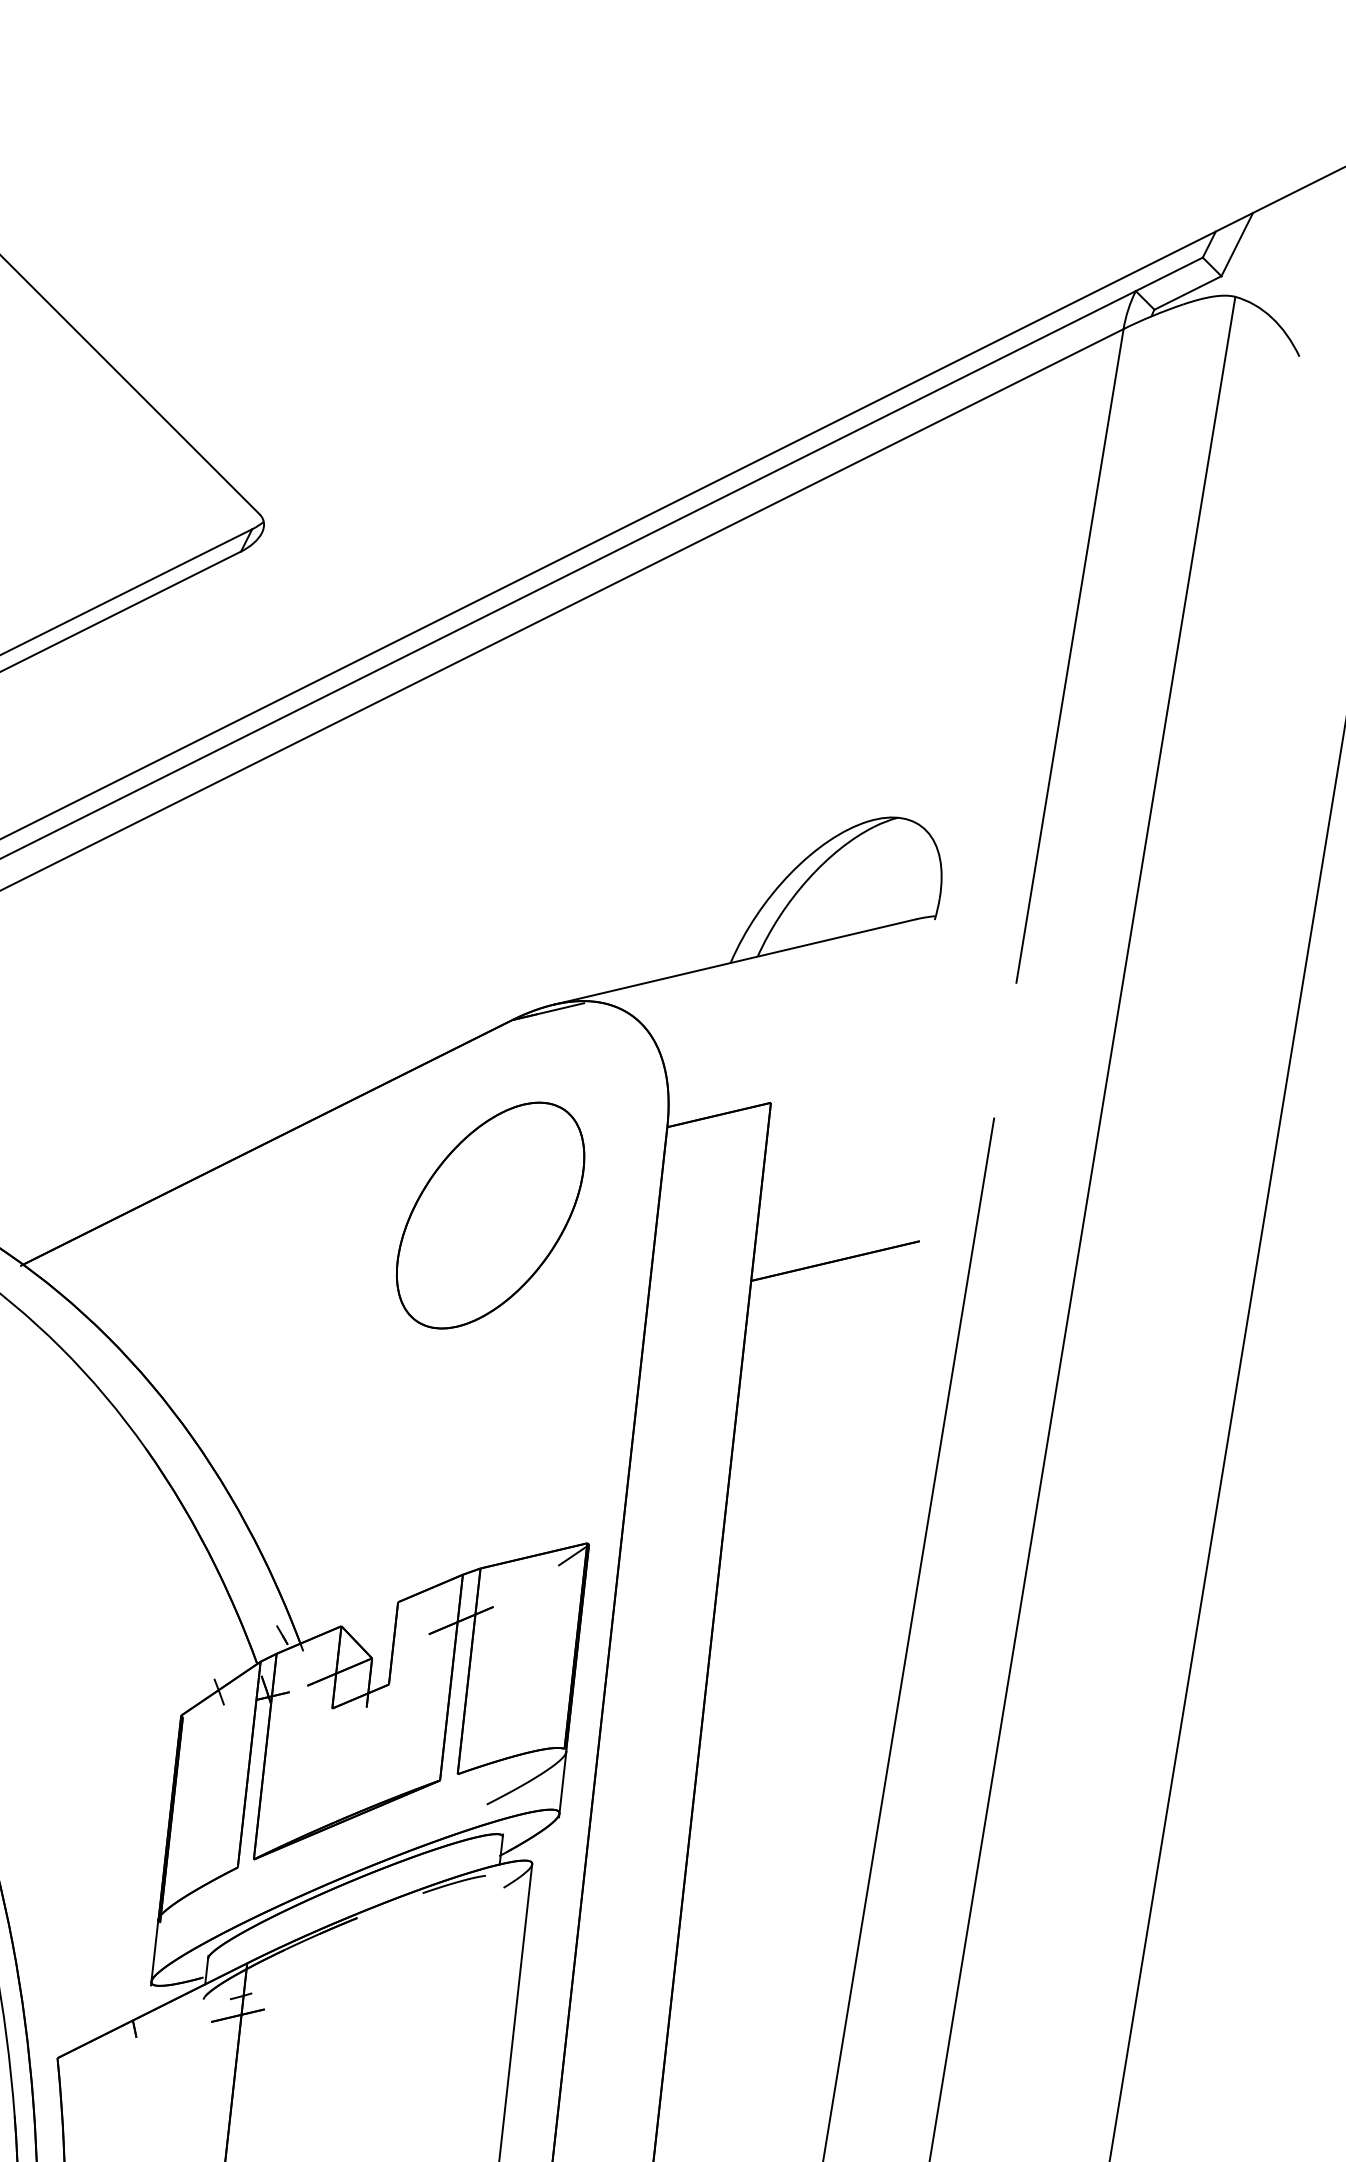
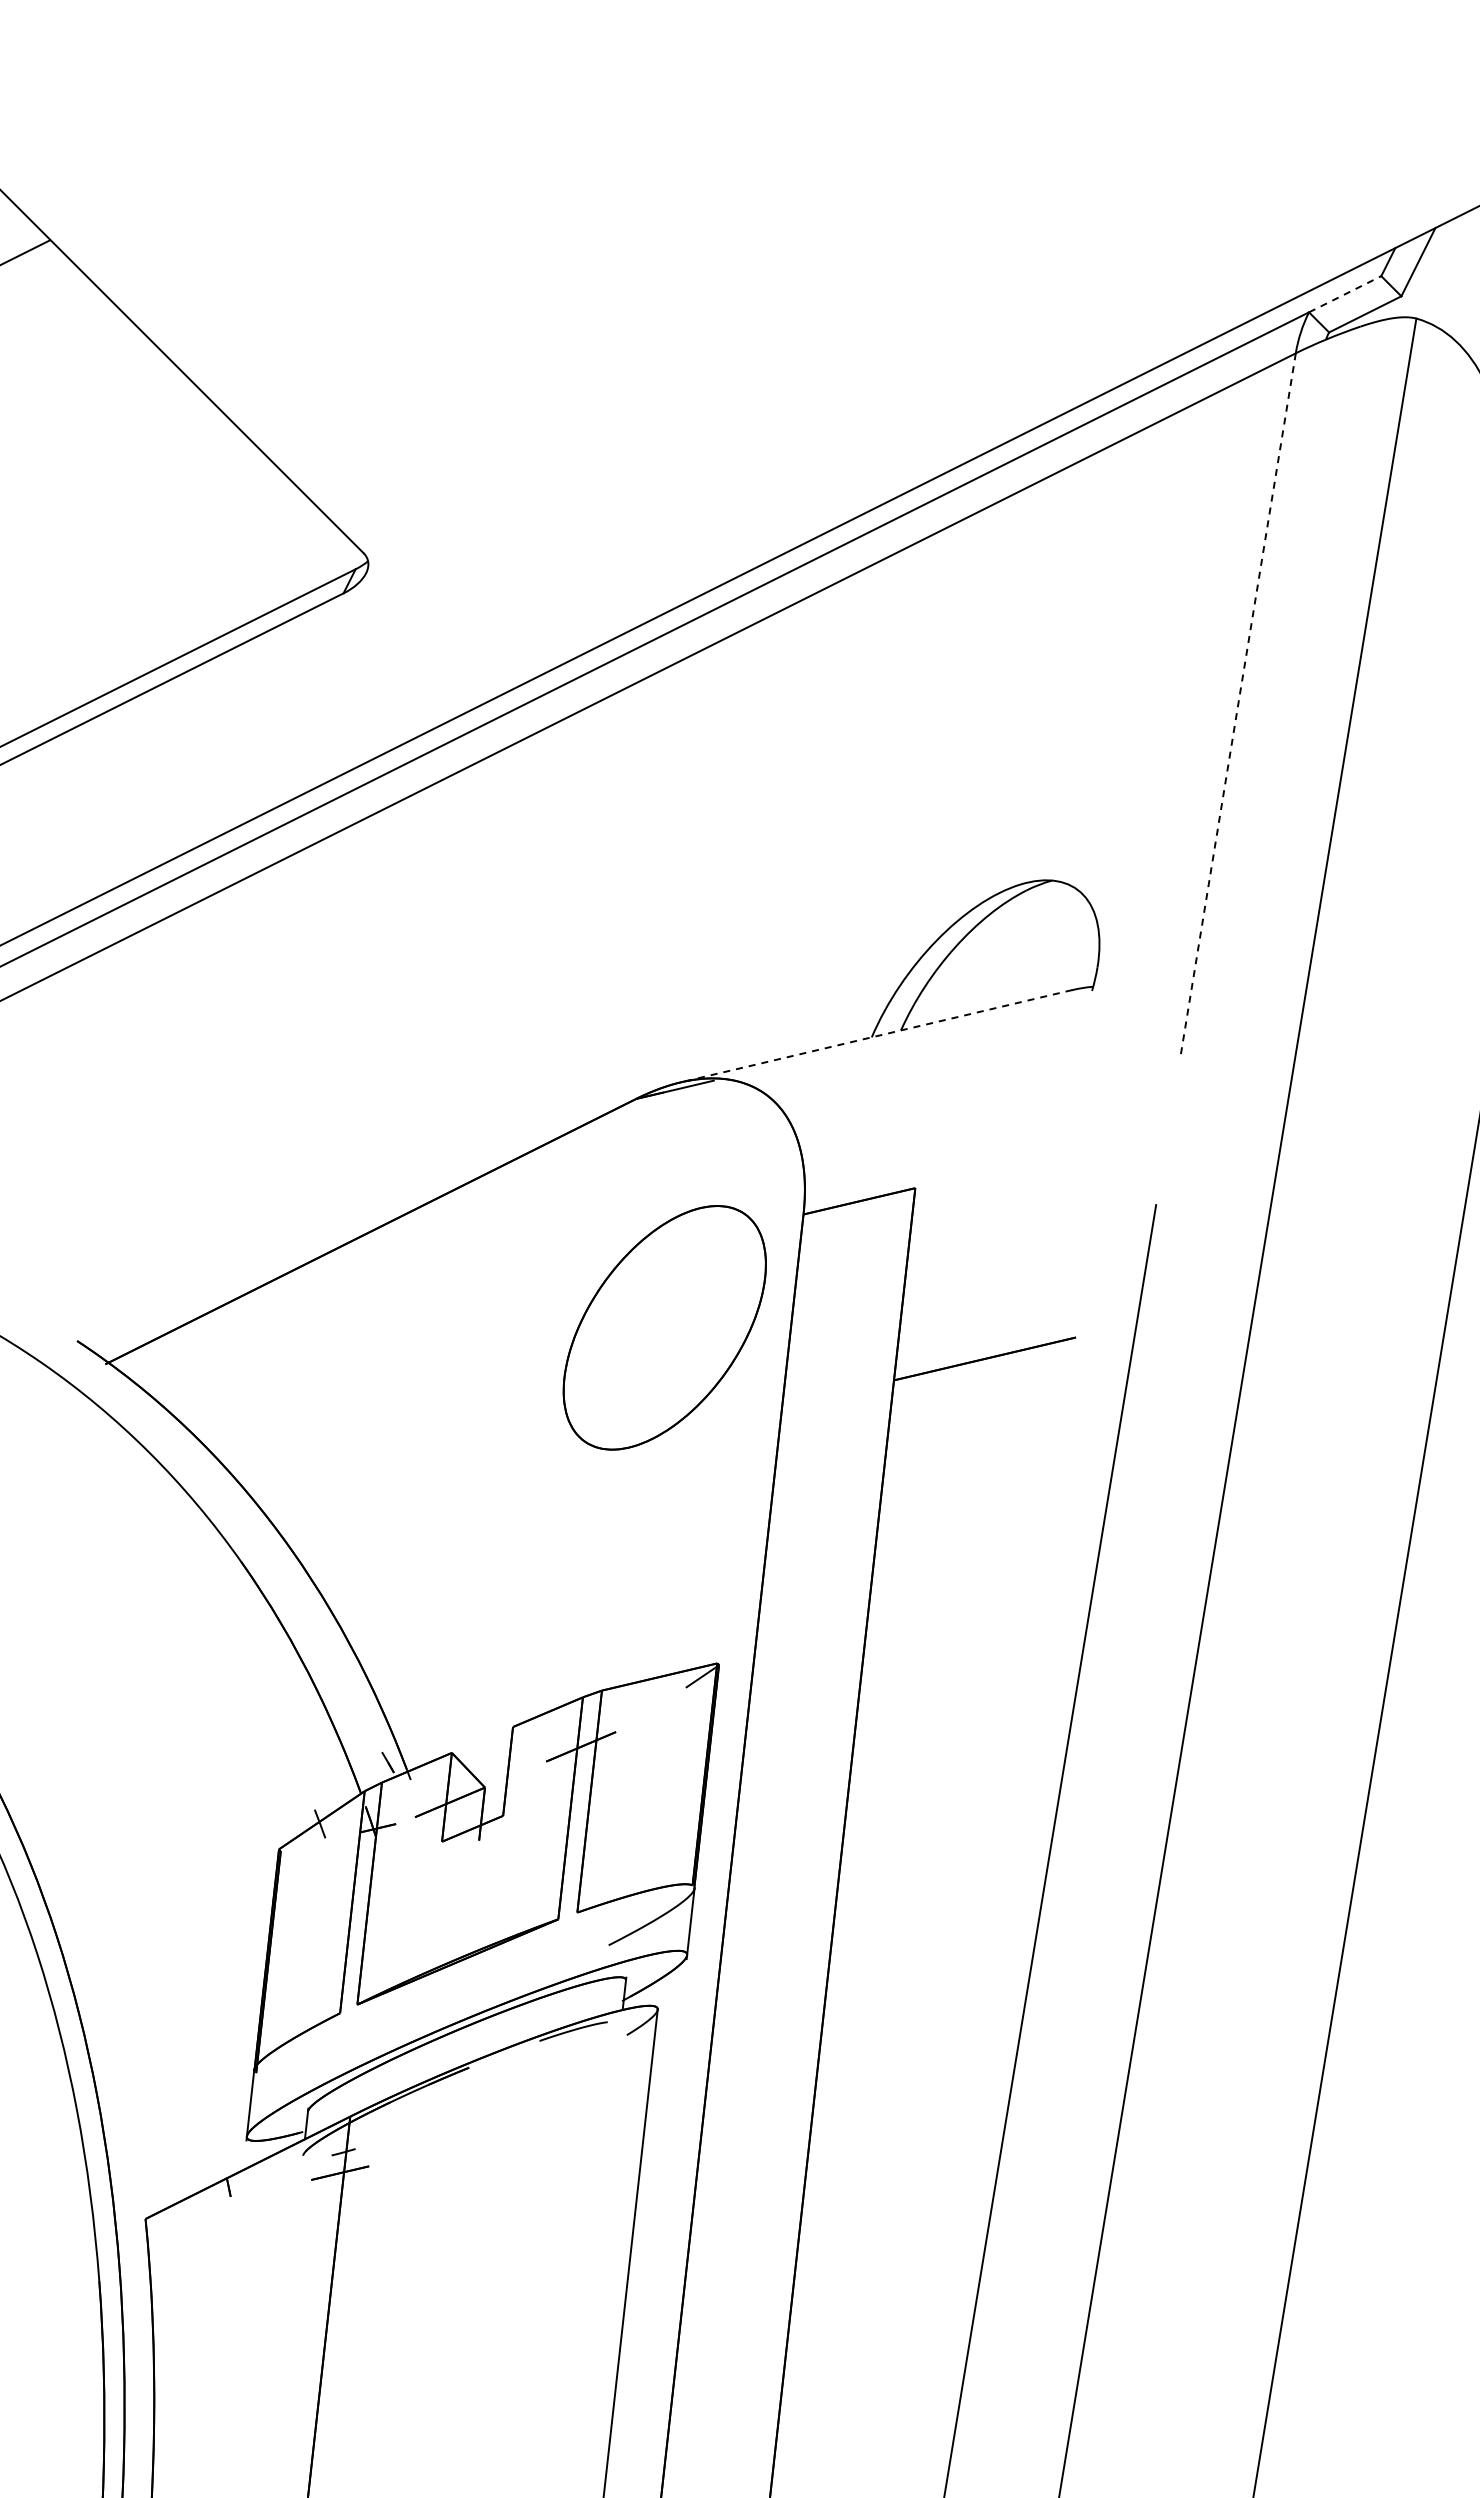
line: (1169, 274) -> (1345, 294), solid -> dashed
line: (1069, 656) -> (1237, 706), solid -> dashed
line: (734, 962) -> (876, 1036), solid -> dashed
part: (490, 1215) -> (664, 1327), moved

